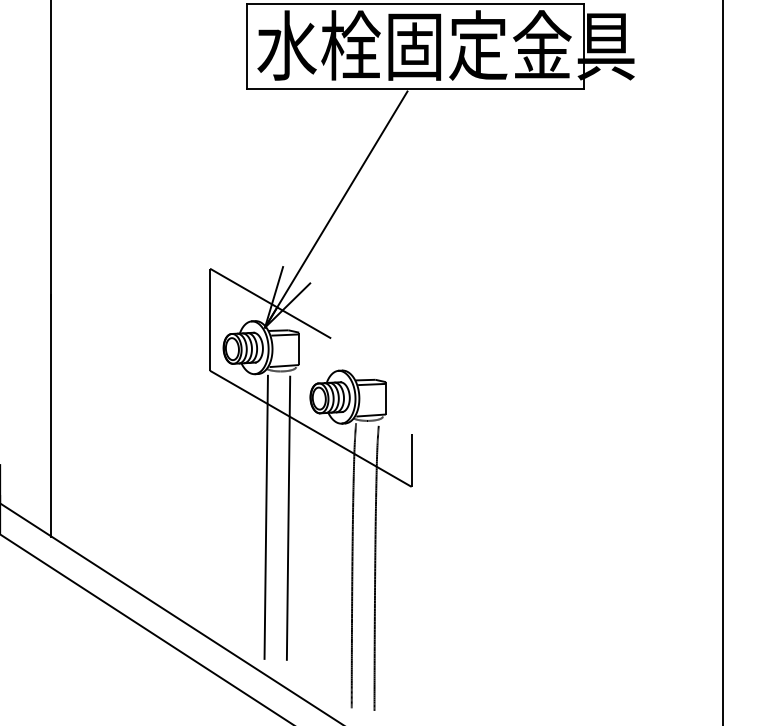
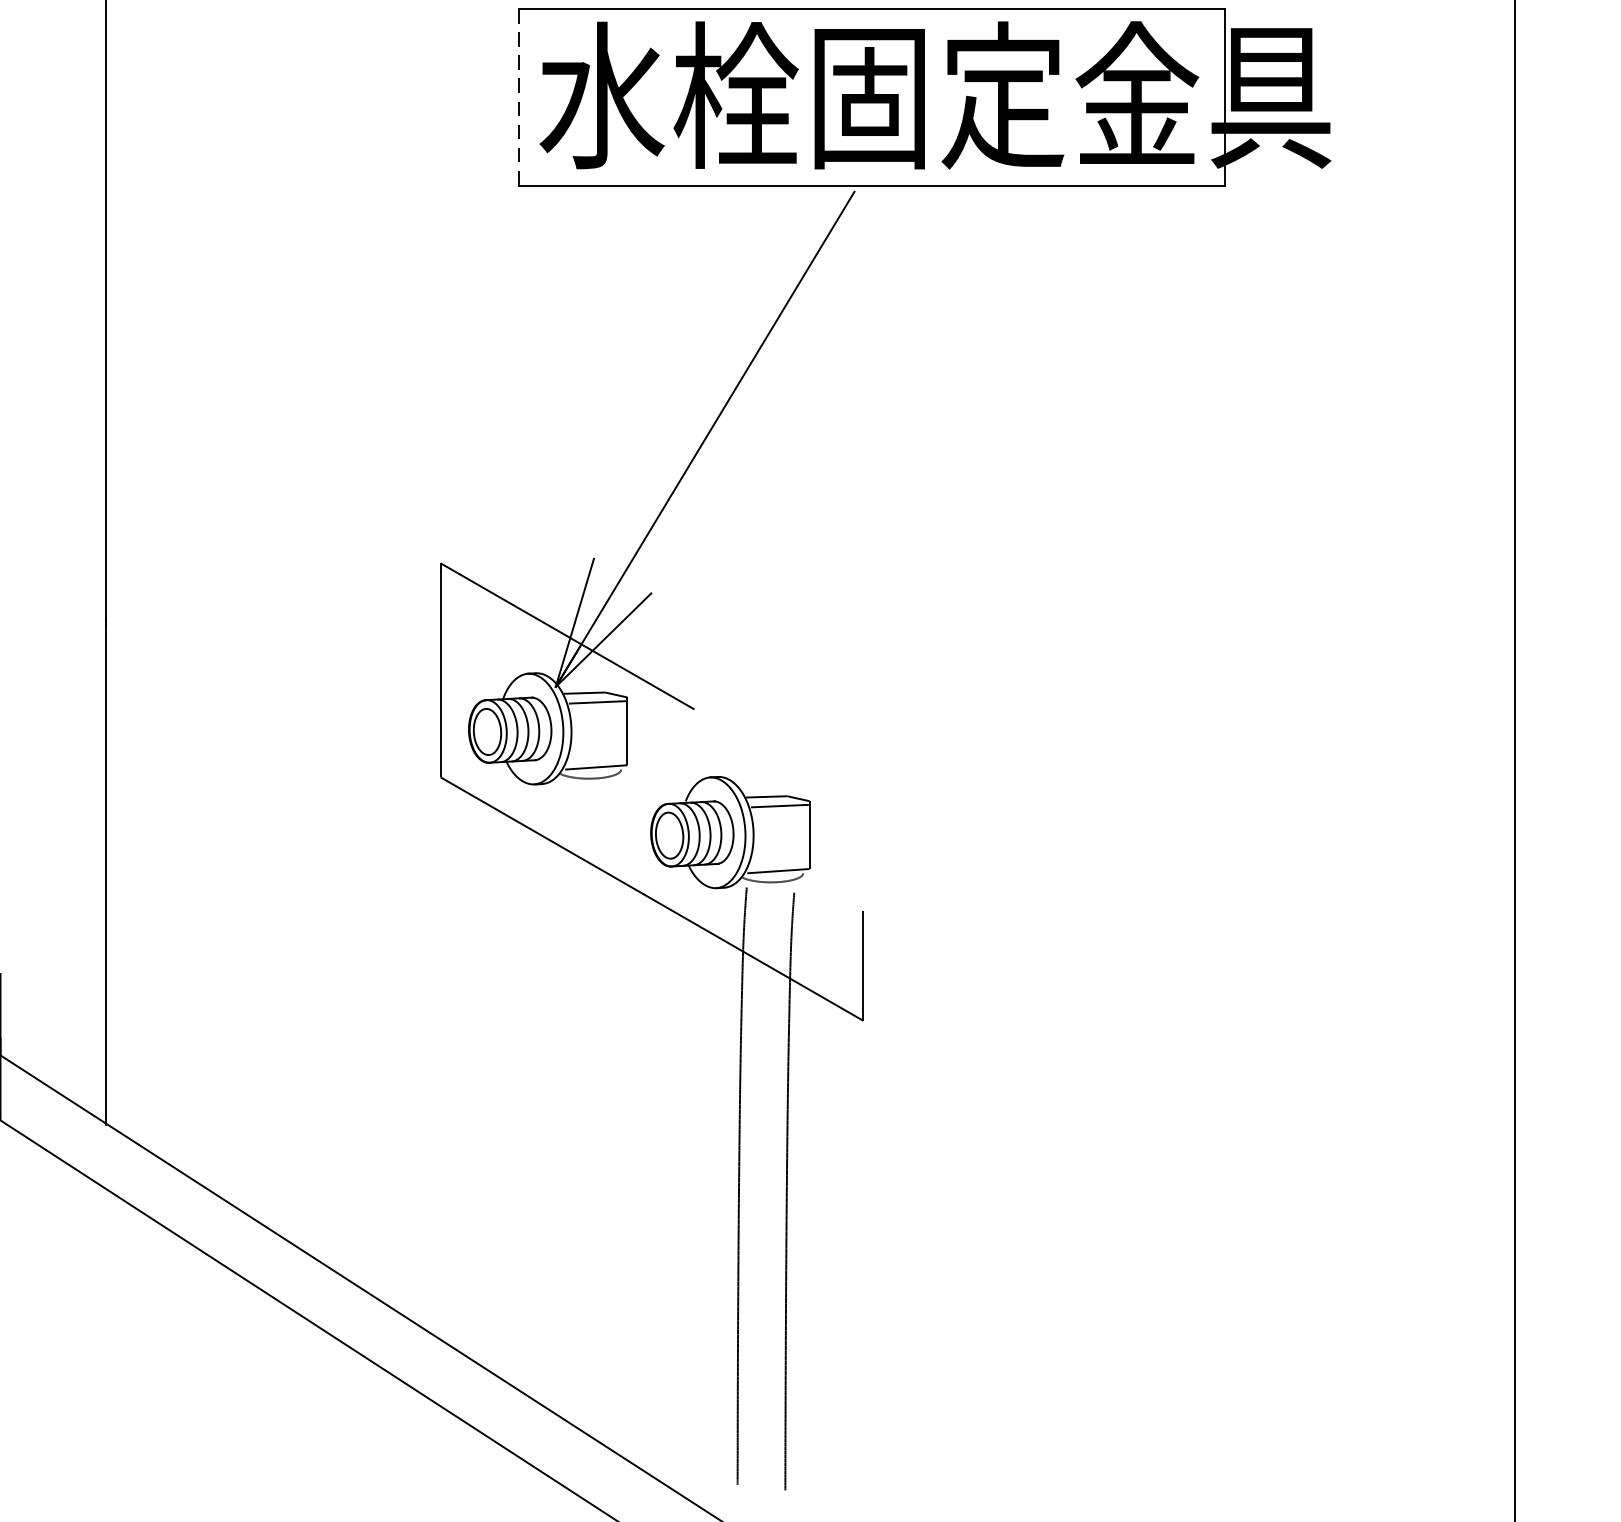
line: (247, 47) -> (519, 99), solid -> dashed
line: (265, 520) -> (556, 1091), removed
line: (288, 526) -> (605, 1103), removed

